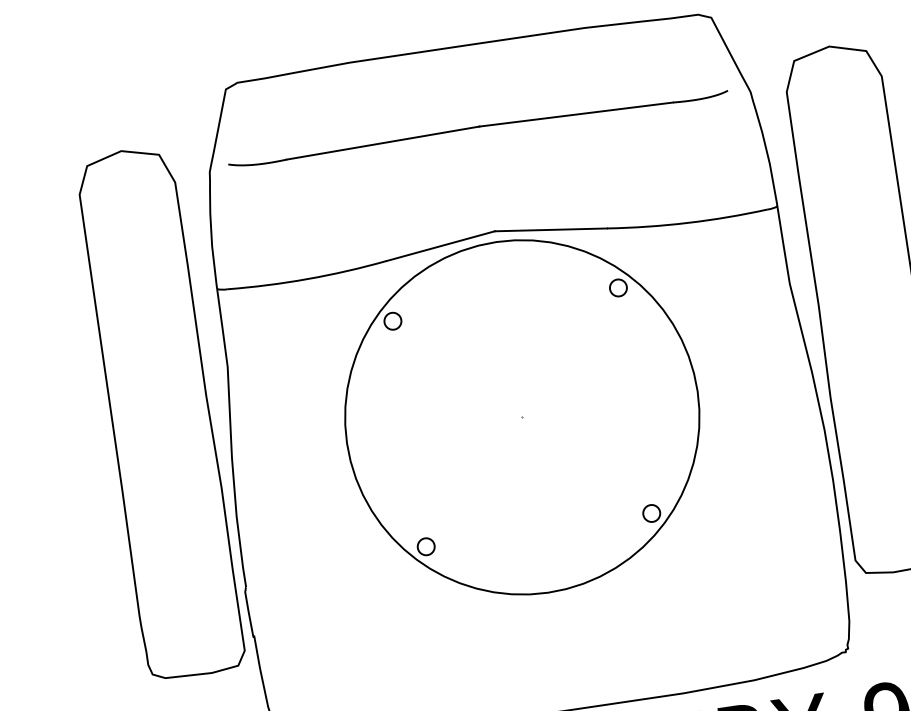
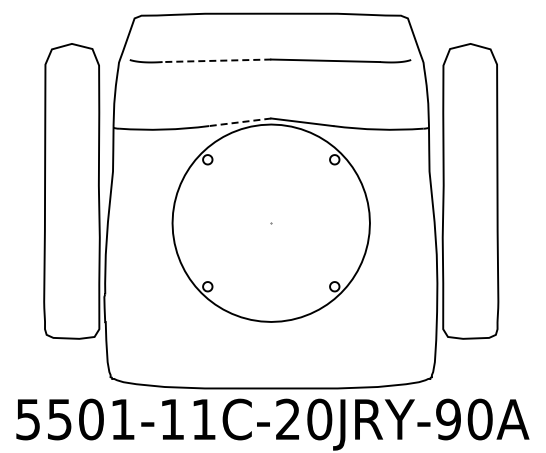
line: (382, 142) -> (216, 60), solid -> dashed
line: (439, 246) -> (239, 122), solid -> dashed

